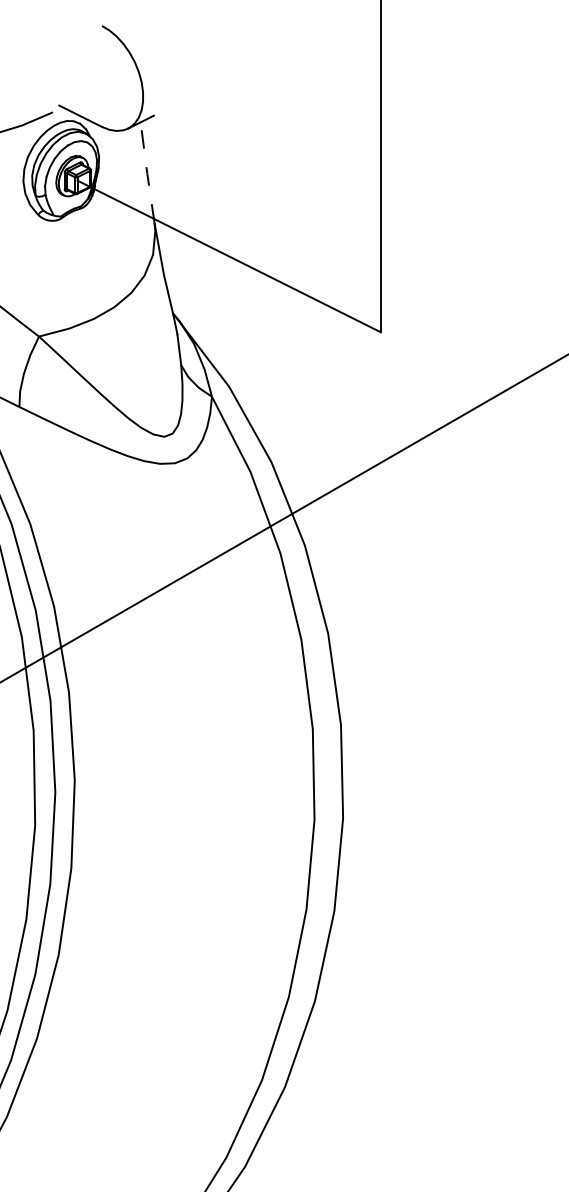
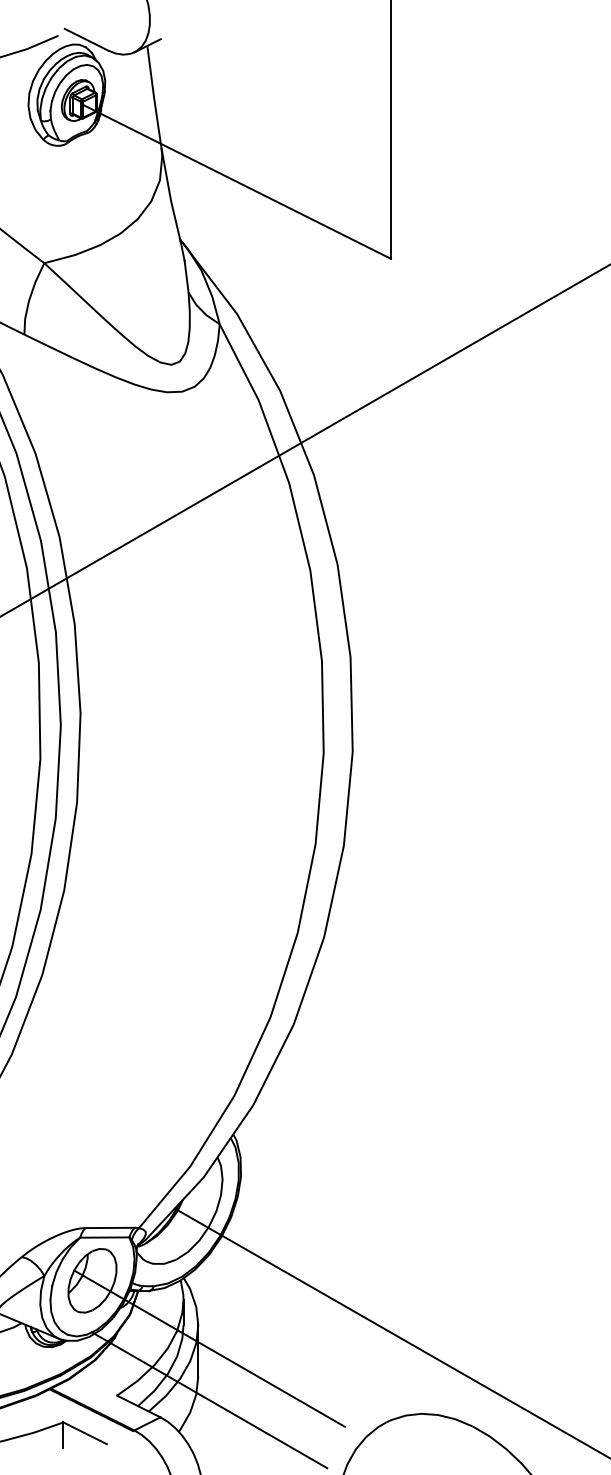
line: (146, 172) -> (153, 96), dashed -> solid

